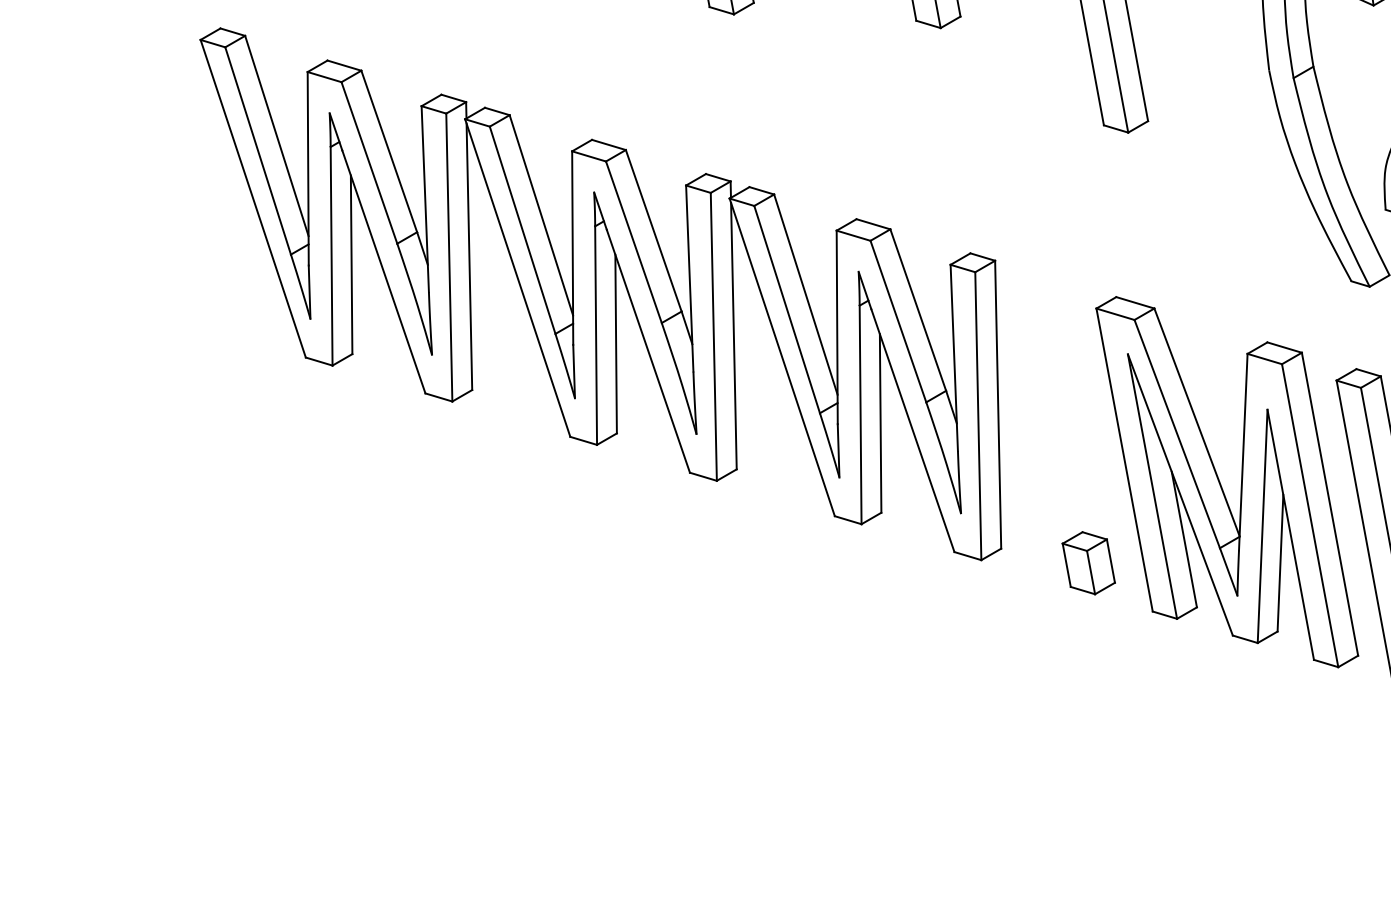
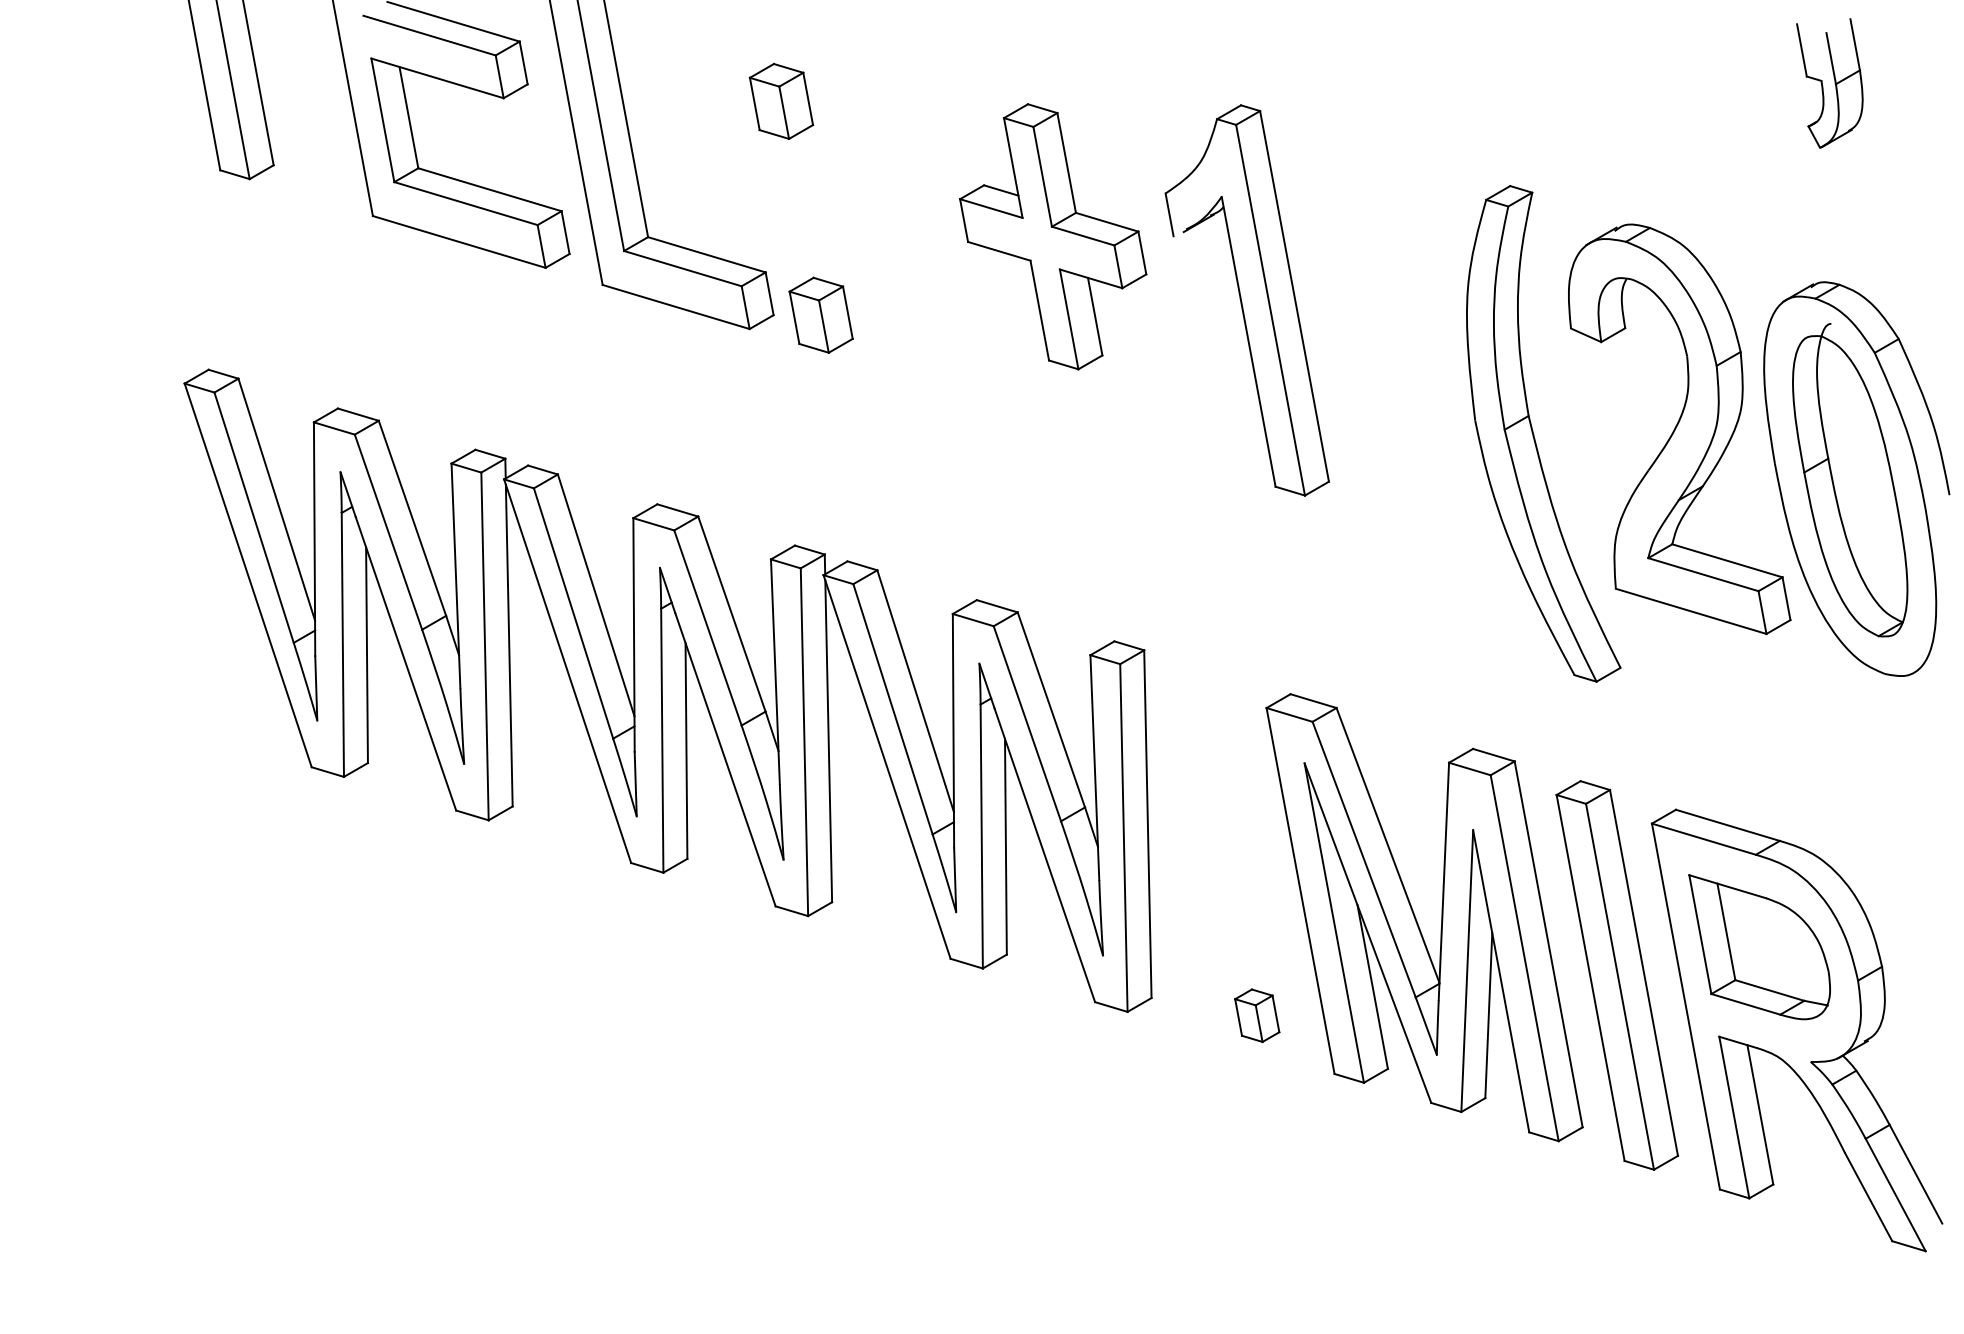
part: (1088, 563) -> (1256, 1015), size x0.7

